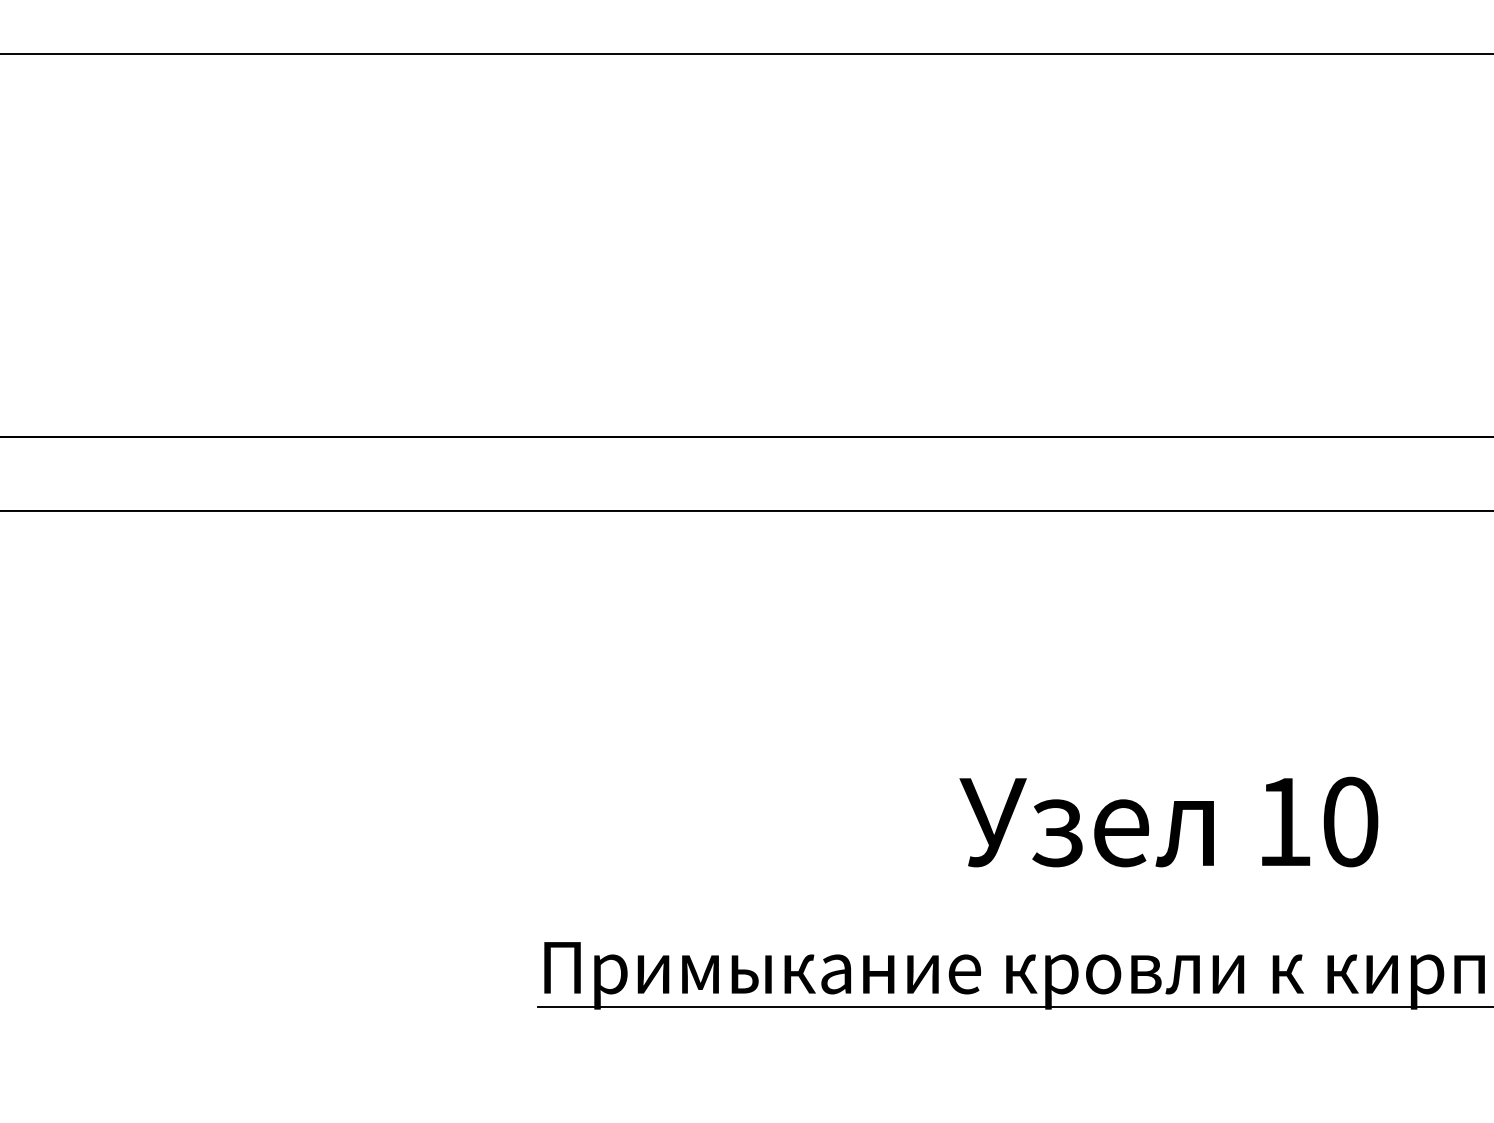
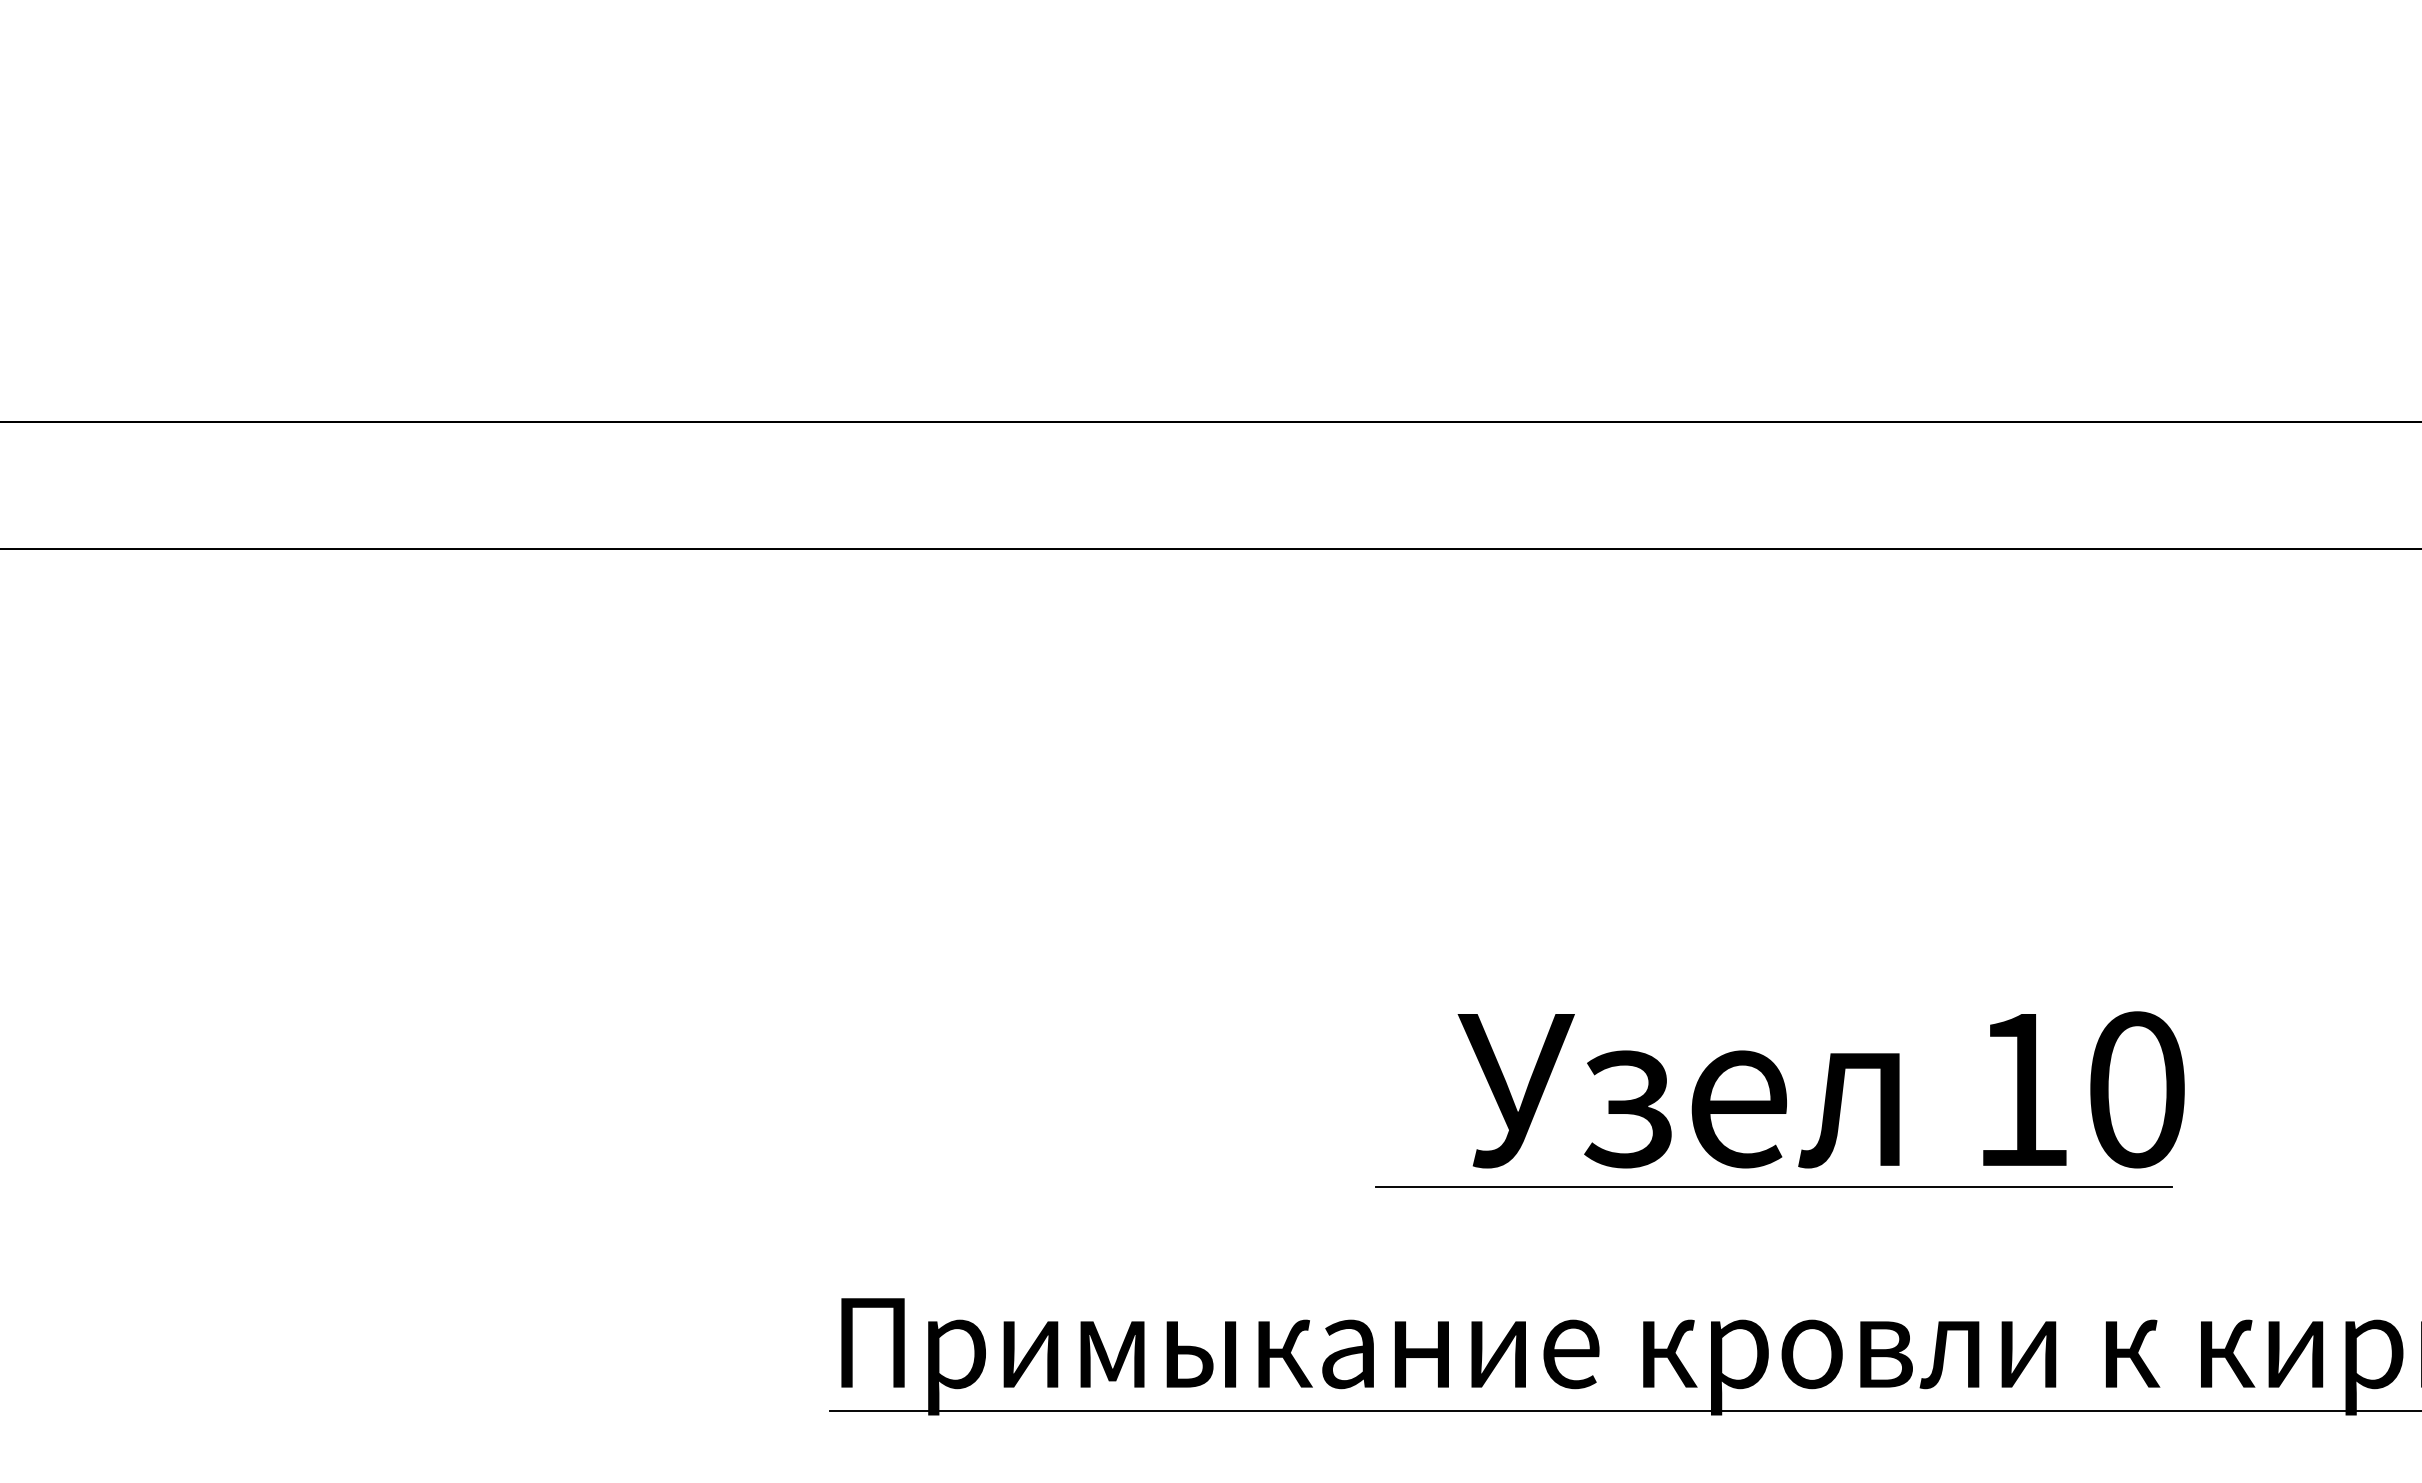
text: (1168, 821) -> (1820, 1088), moved
line: (1081, 877) -> (1773, 1186), added

